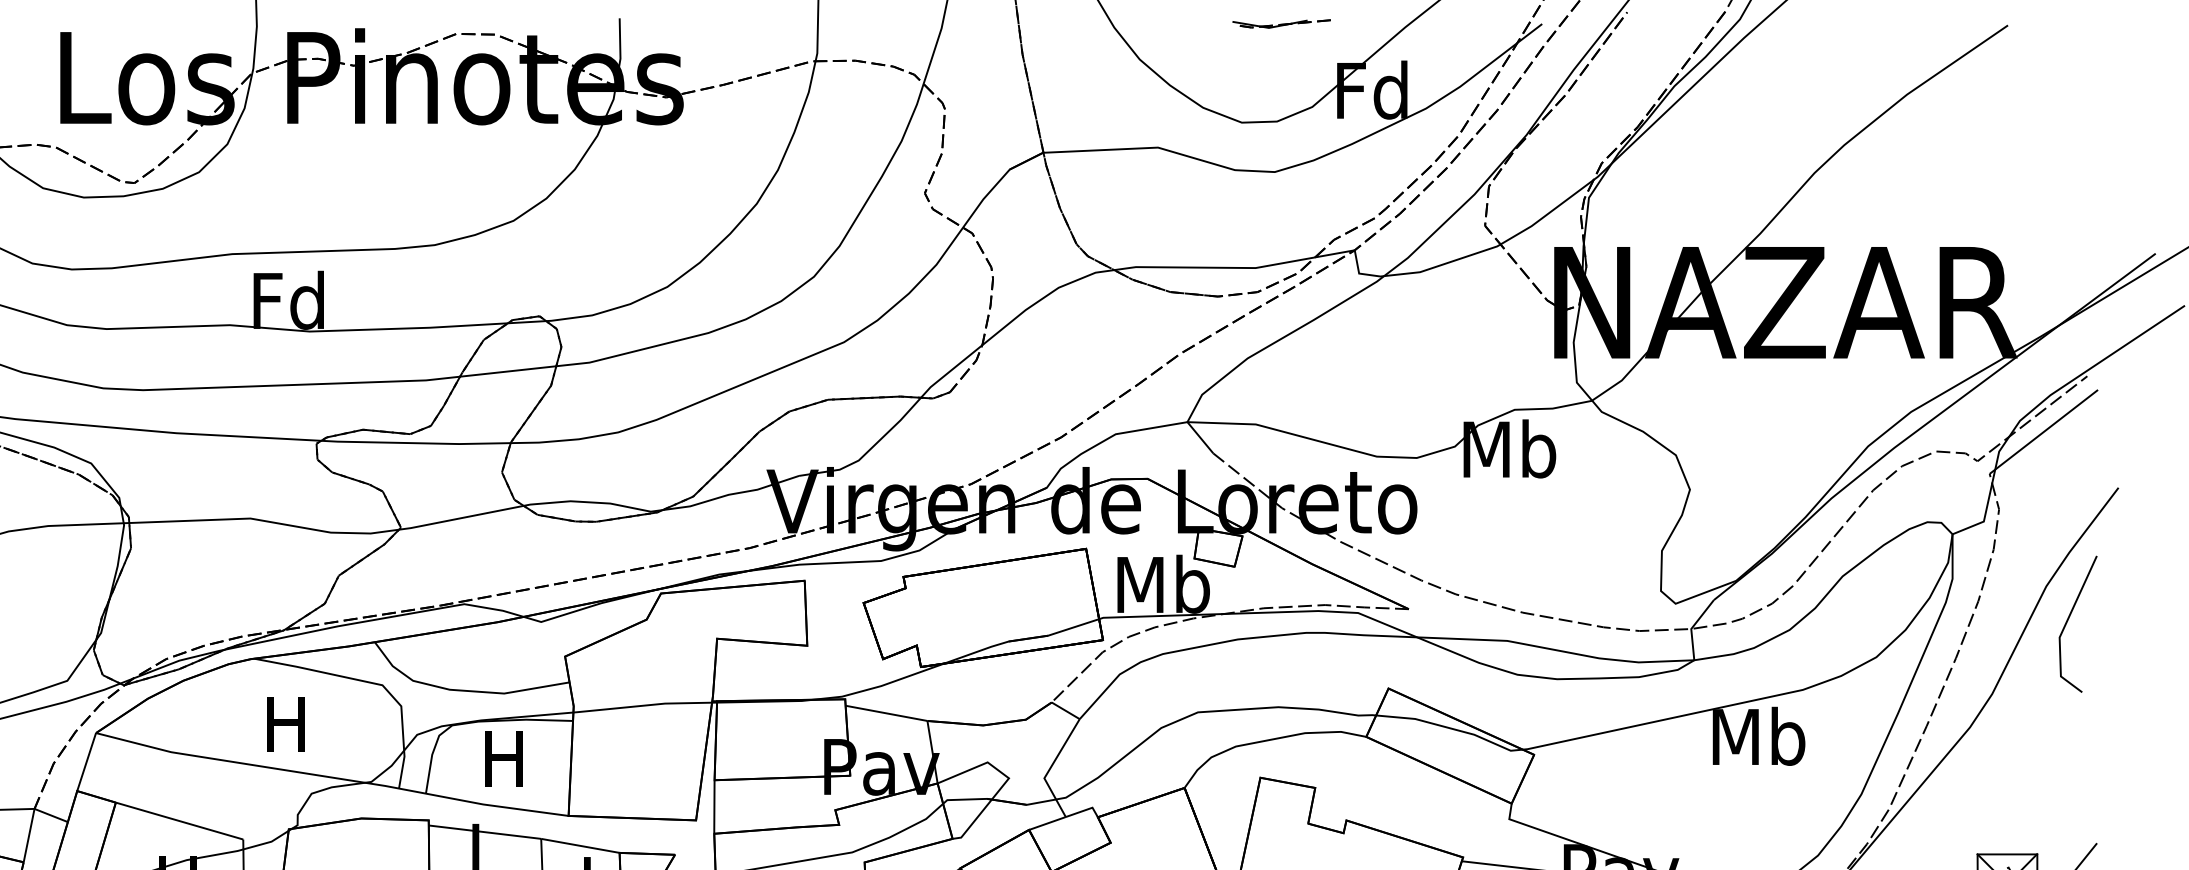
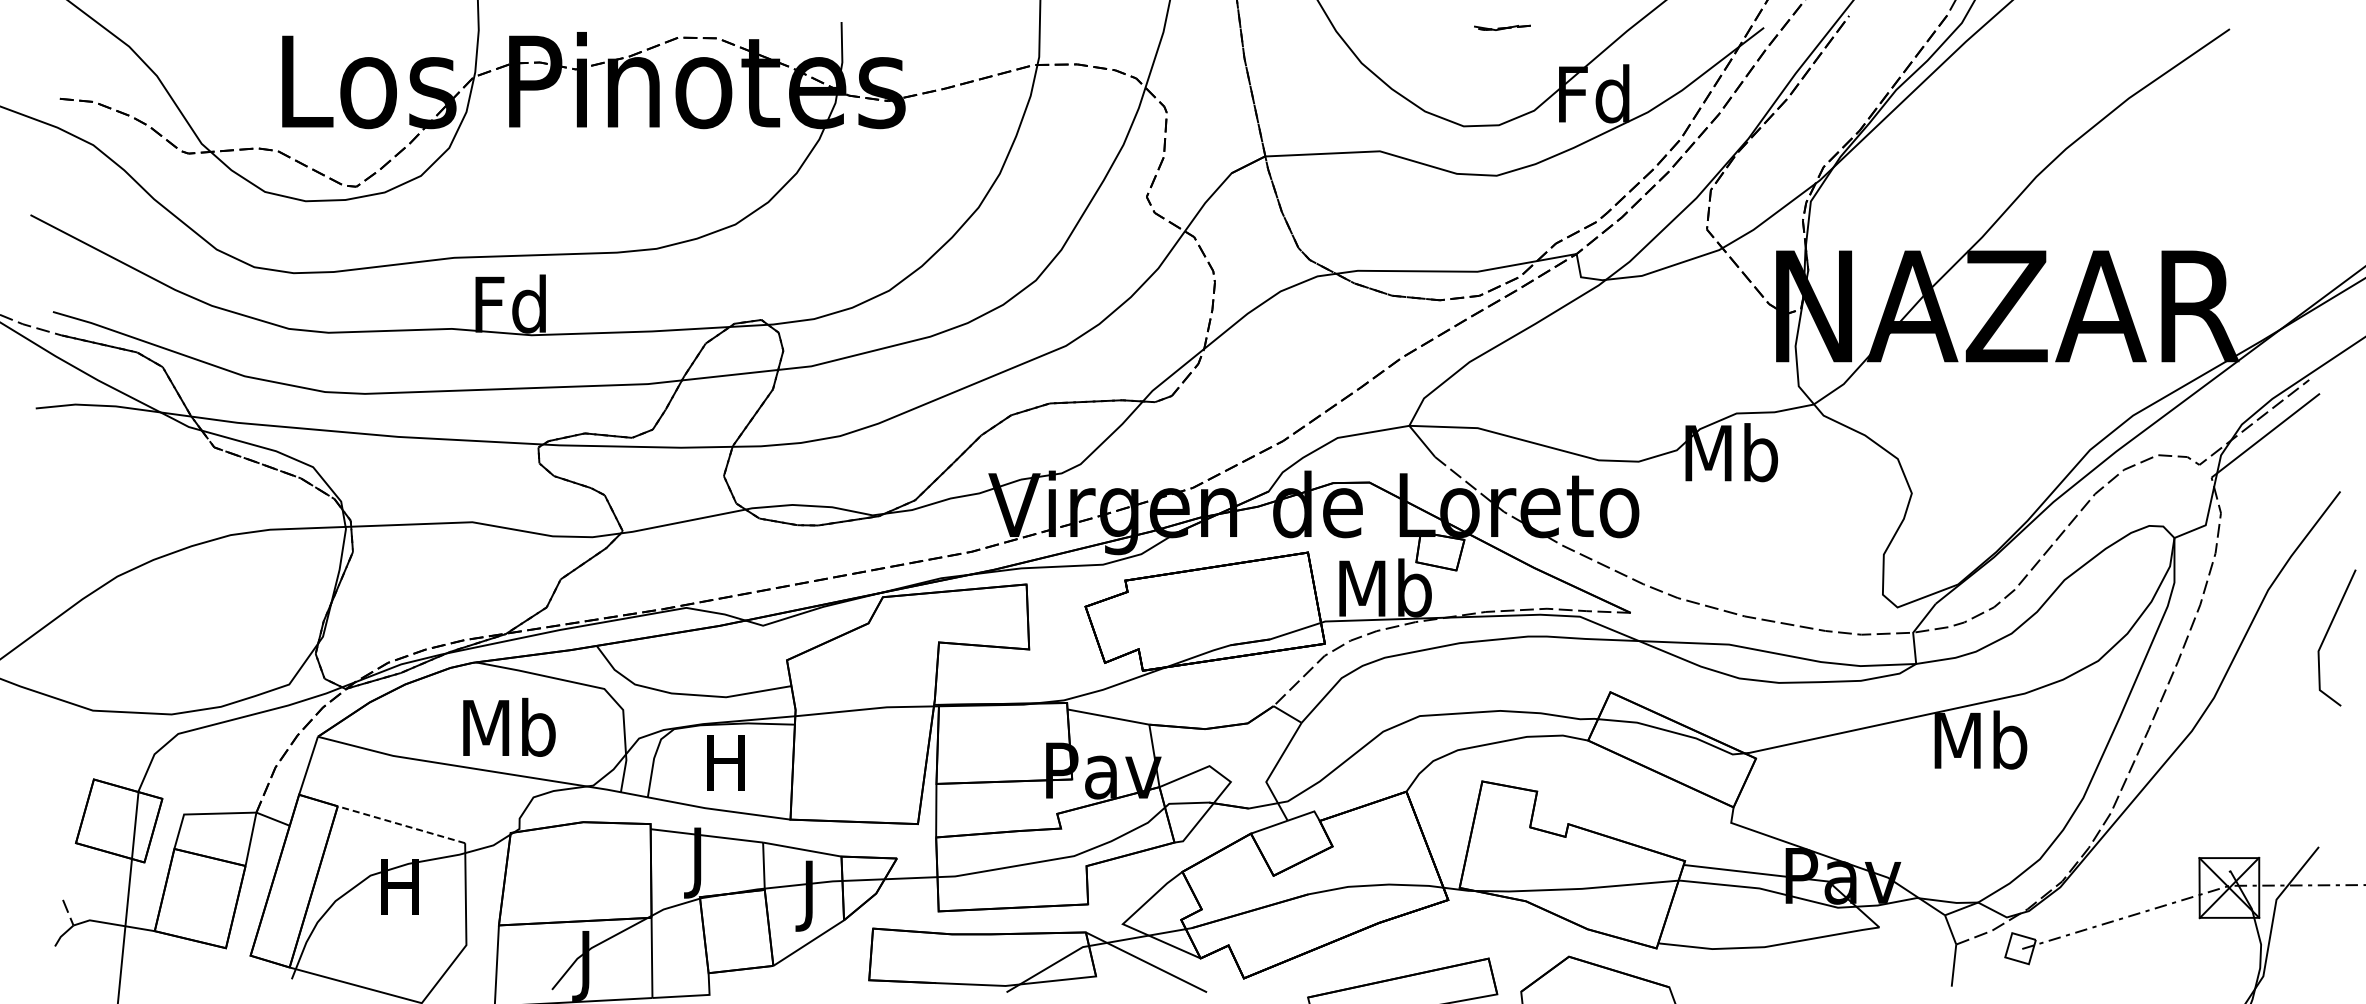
part: (1281, 23) -> (1503, 27), size x0.6
line: (2069, 618) -> (2328, 632), moved
text: (287, 722) -> (509, 726), H -> Mb
line: (178, 820) -> (400, 824), solid -> dashed

